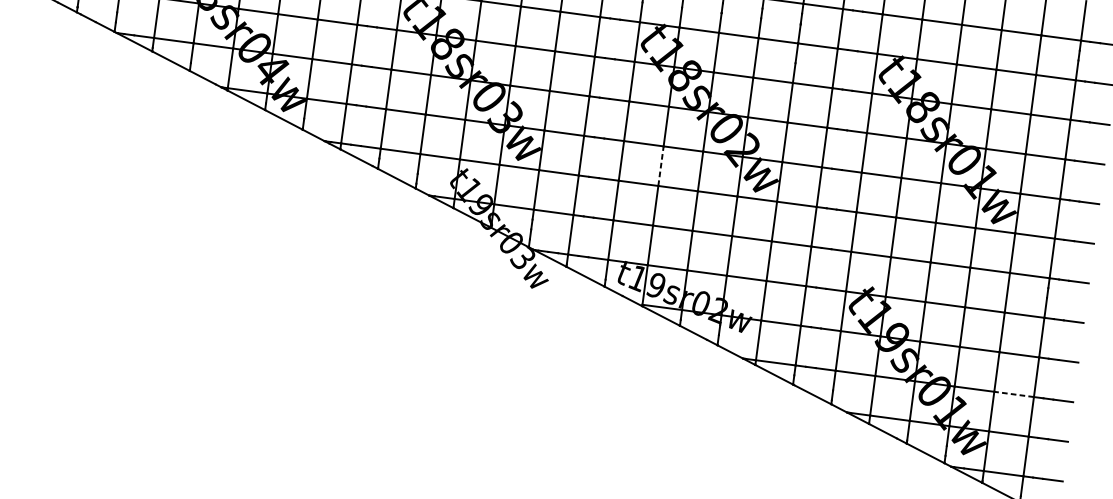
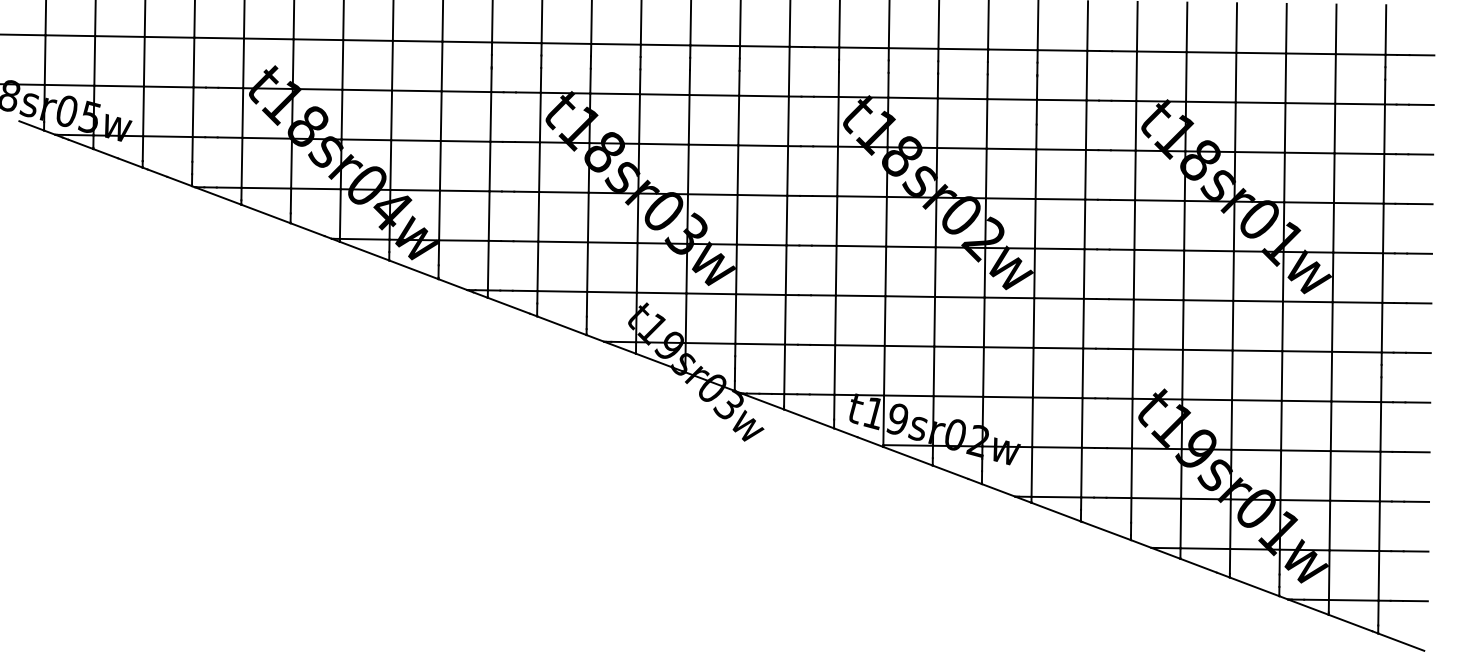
line: (660, 166) -> (885, 271), dashed -> solid
line: (1014, 394) -> (1355, 501), dashed -> solid

